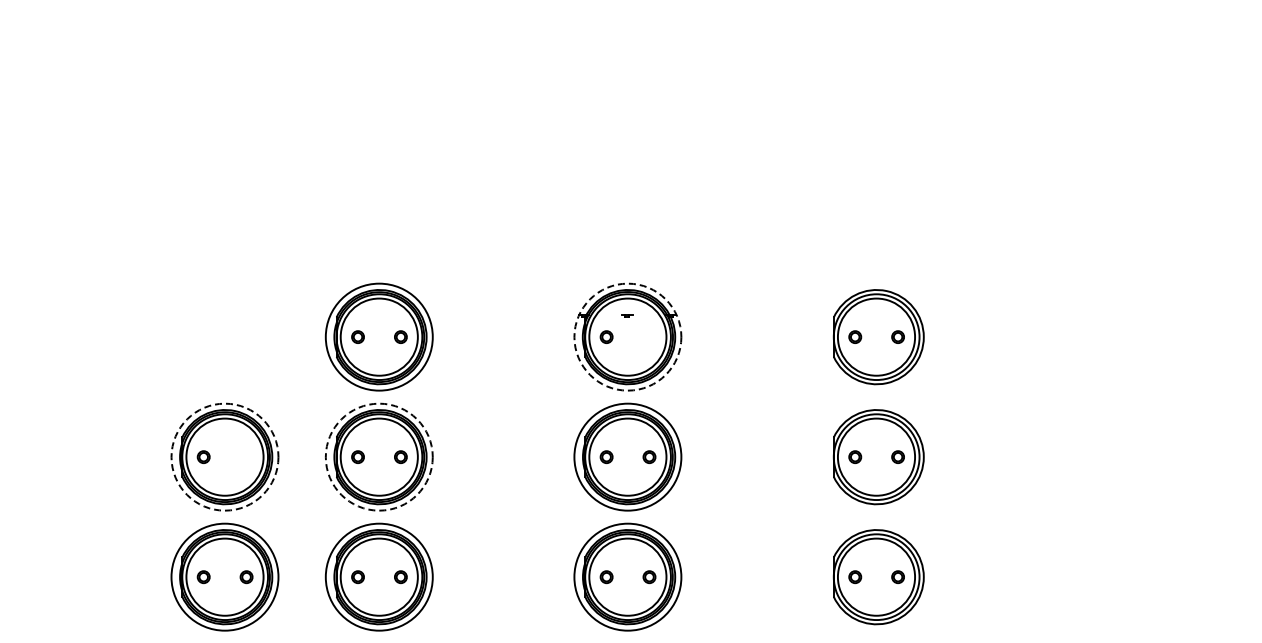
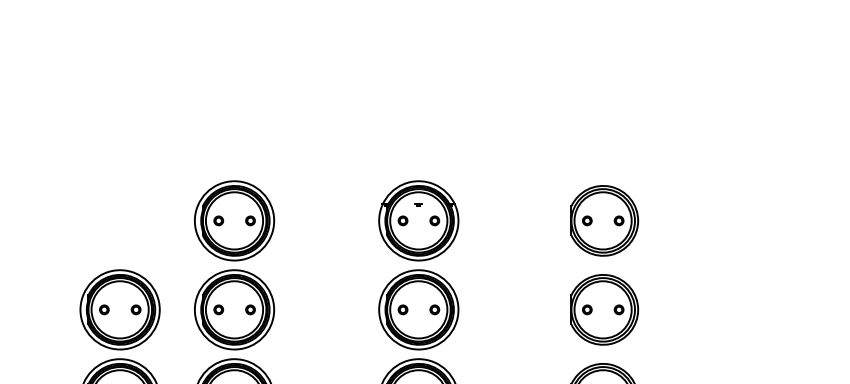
circle: (627, 336) -> (418, 220), dashed -> solid
circle: (649, 336) -> (434, 220), added
circle: (224, 456) -> (119, 309), dashed -> solid
circle: (246, 456) -> (136, 309), added
circle: (378, 456) -> (233, 309), dashed -> solid

